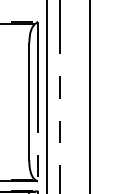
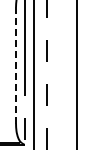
line: (29, 101) -> (16, 64), solid -> dashed

